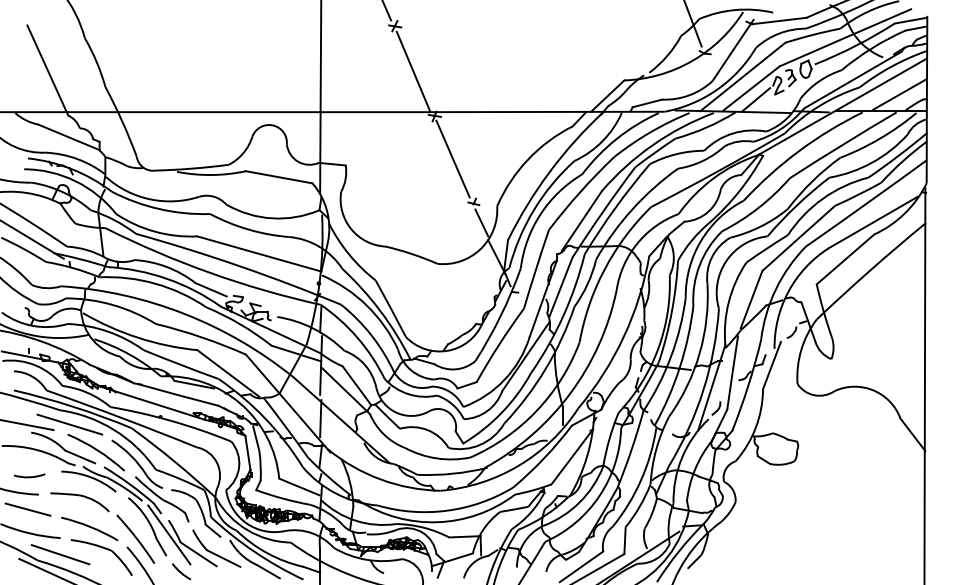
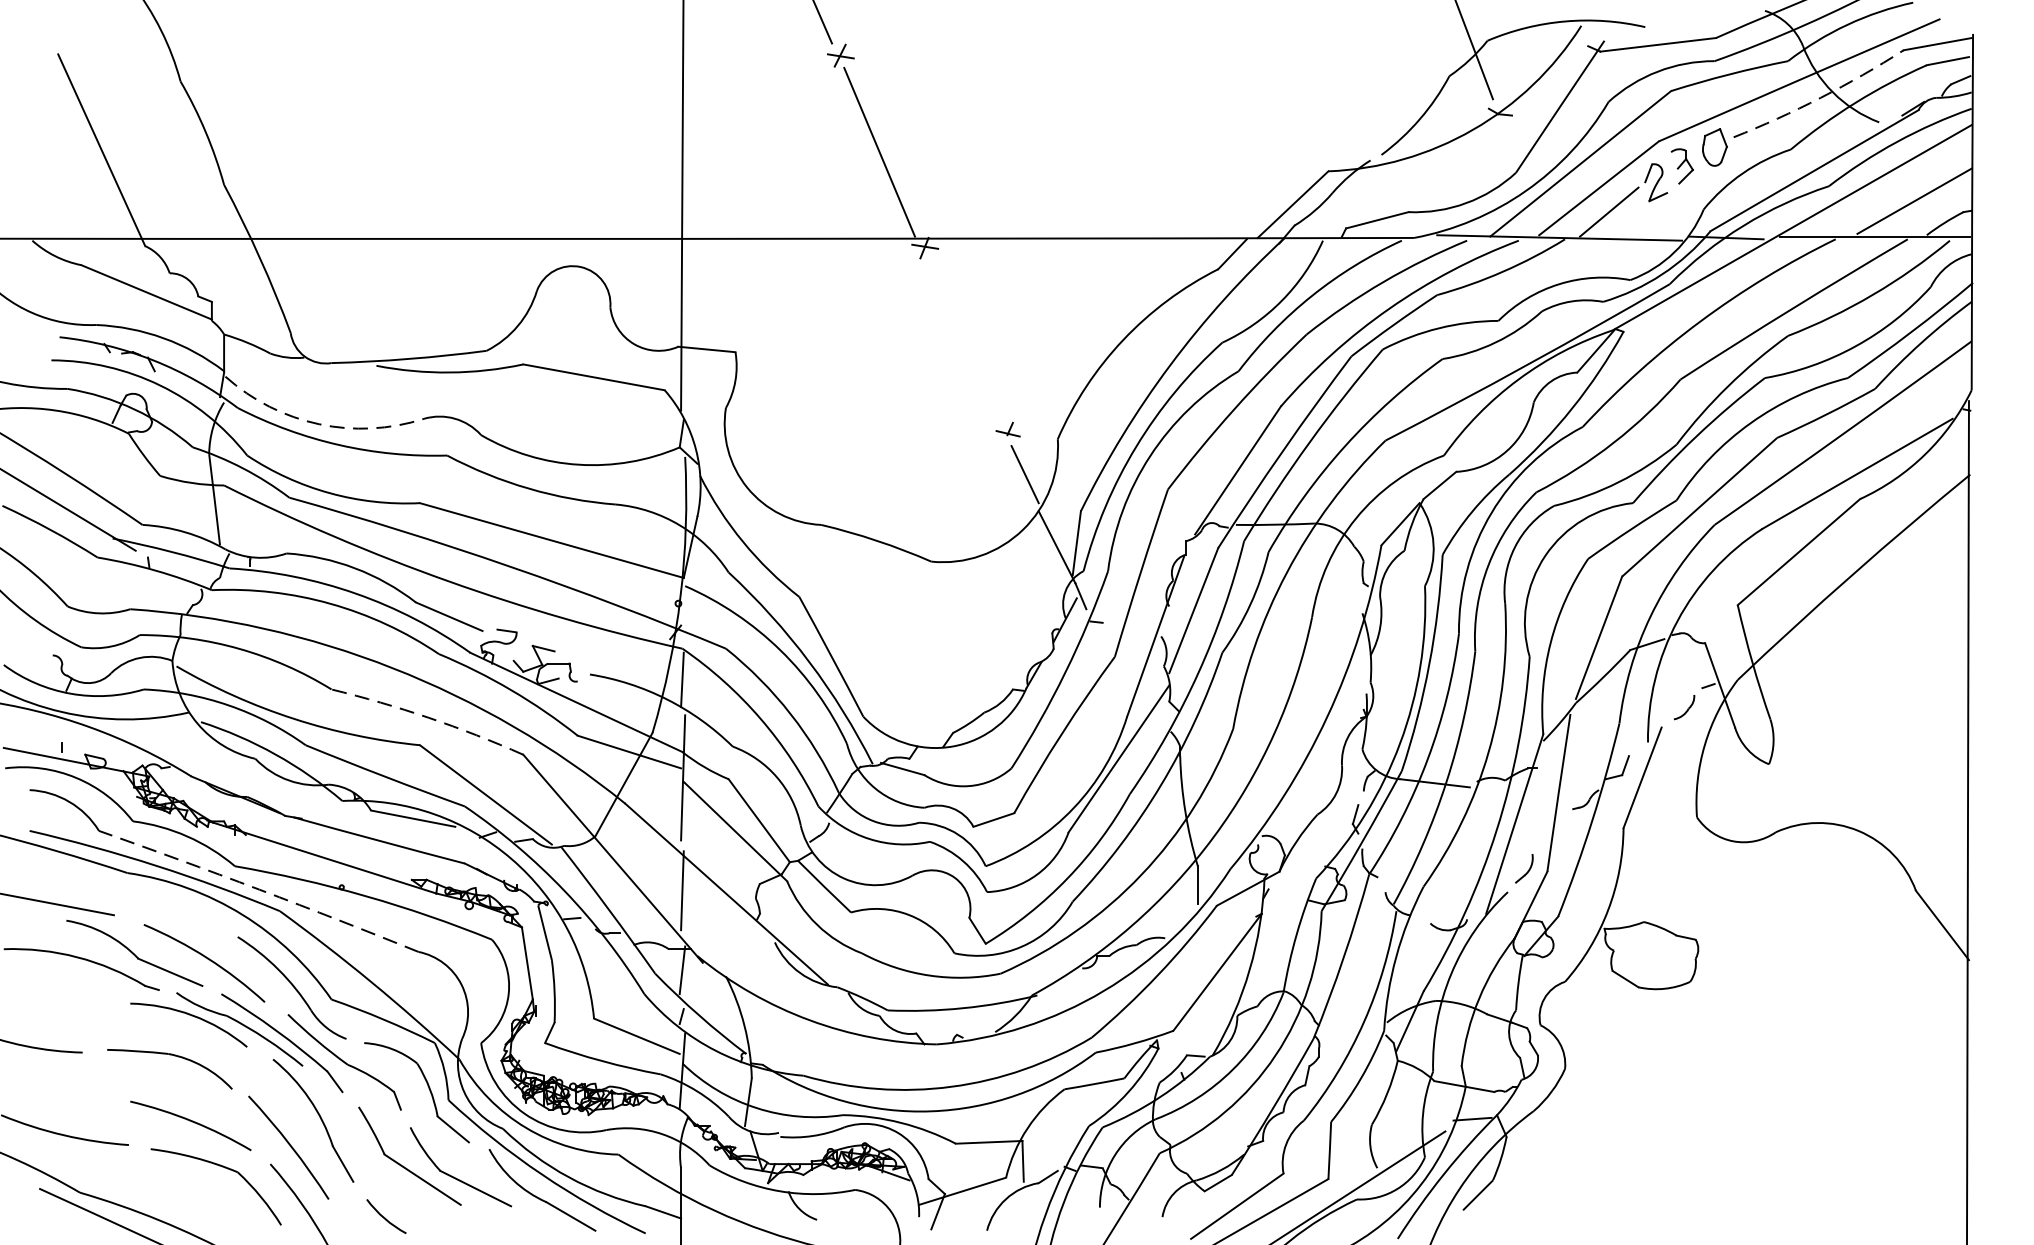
arc: (855, 45) -> (1820, 96), solid -> dashed
line: (452, 158) -> (962, 337), removed
arc: (150, 199) -> (320, 424), solid -> dashed
arc: (201, 337) -> (428, 718), solid -> dashed
arc: (121, 418) -> (258, 890), solid -> dashed
line: (69, 424) -> (147, 903), removed
arc: (29, 476) -> (62, 1014), removed
line: (27, 509) -> (58, 1084), removed
line: (169, 534) -> (360, 1137), removed
line: (60, 554) -> (128, 1179), removed

